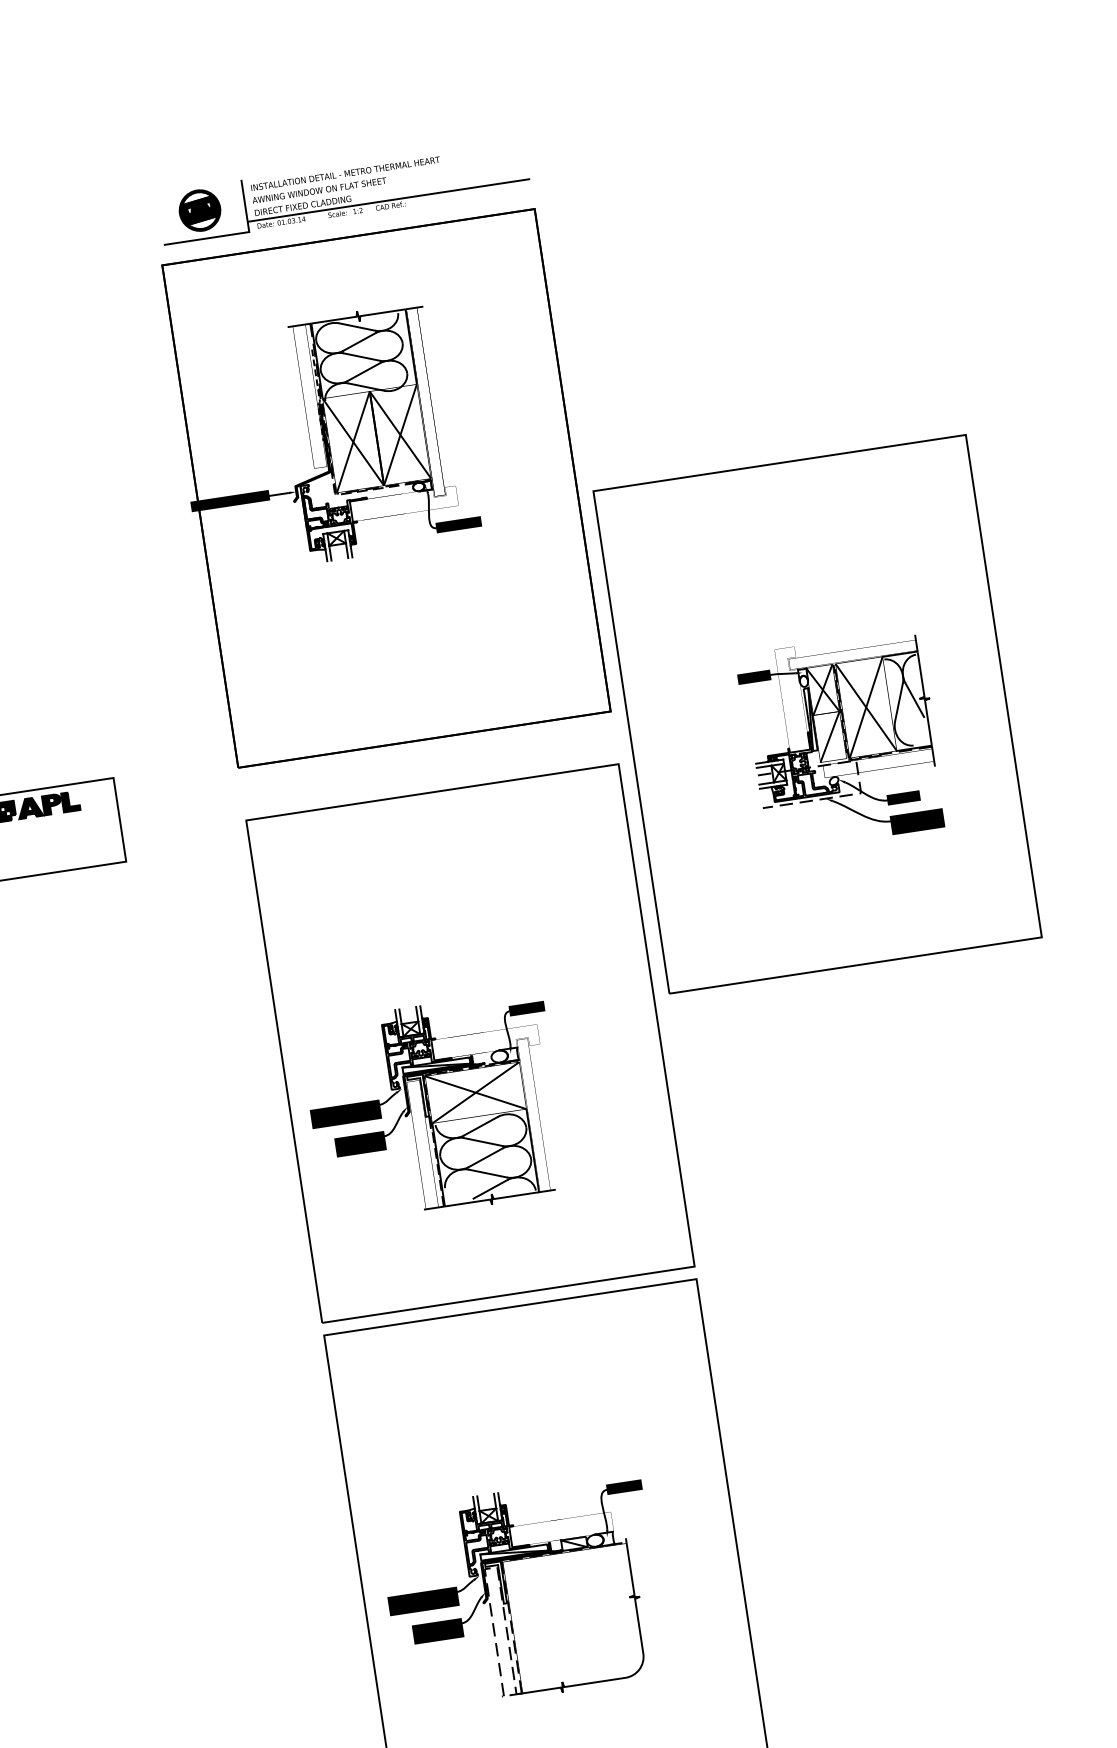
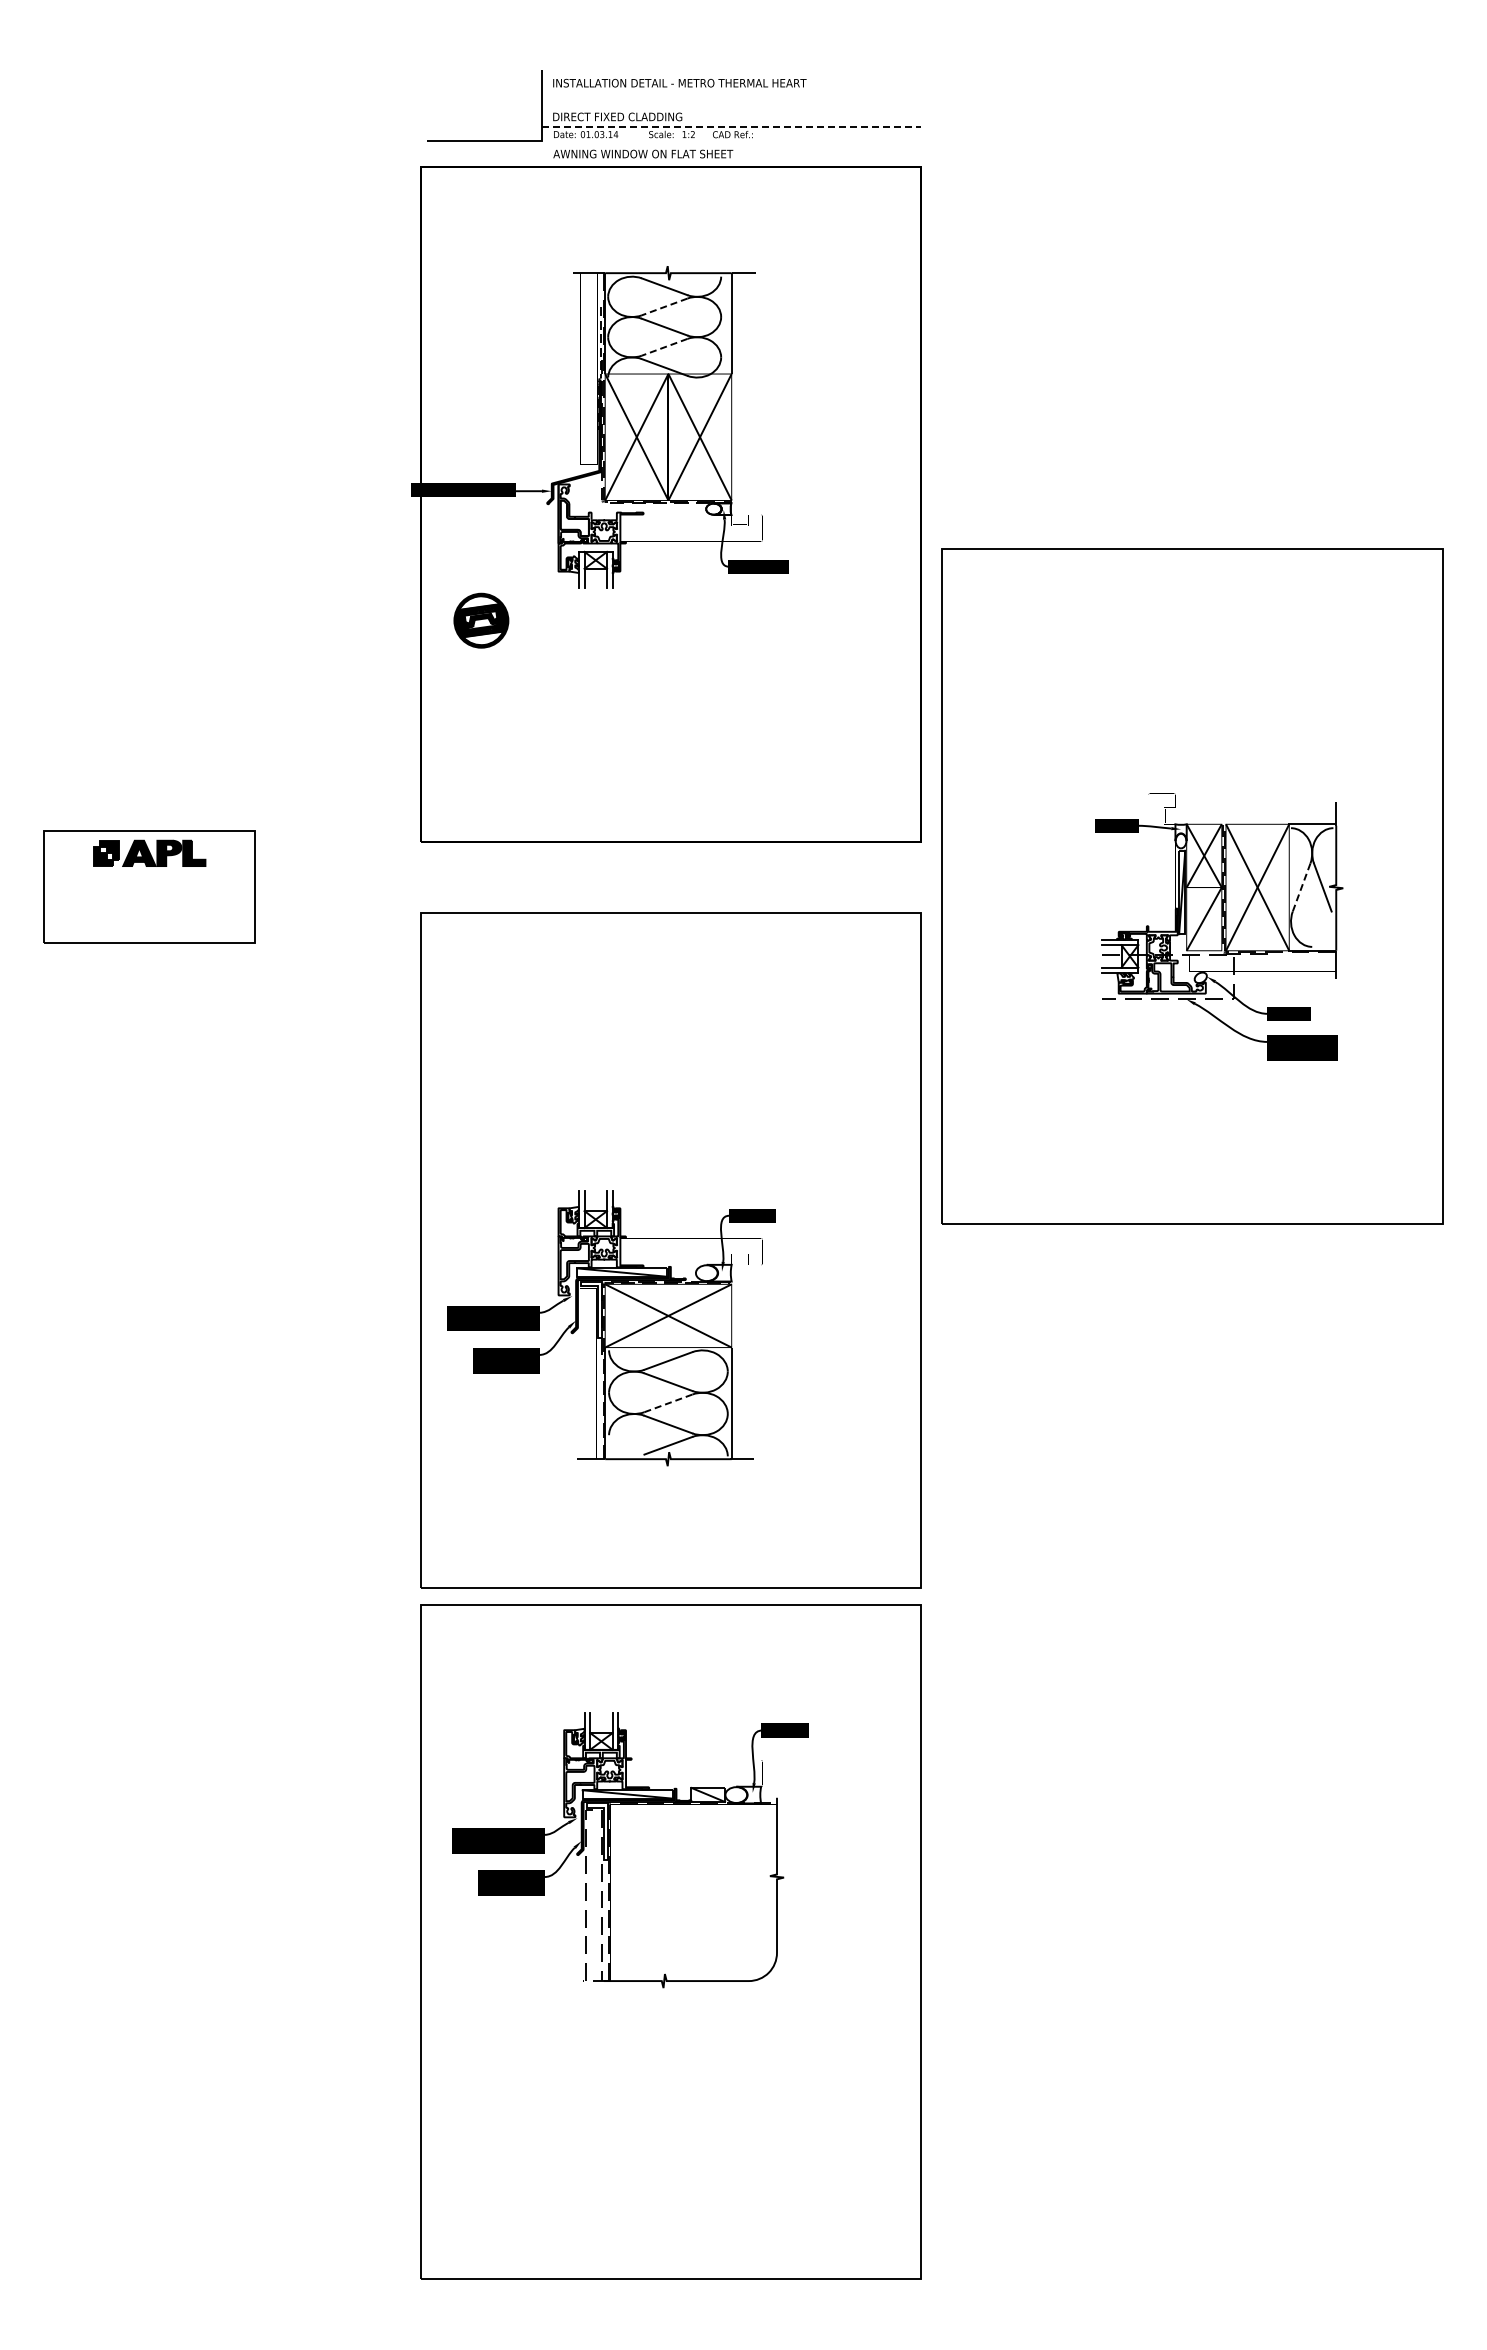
text: (319, 190) -> (643, 153), moved
line: (388, 200) -> (731, 126), solid -> dashed
part: (200, 210) -> (481, 620), moved
line: (359, 342) -> (664, 307), solid -> dashed
line: (363, 372) -> (664, 347), solid -> dashed
line: (898, 702) -> (1301, 887), solid -> dashed
line: (485, 1157) -> (668, 1403), solid -> dashed
part: (522, 1593) -> (630, 1850), moved

